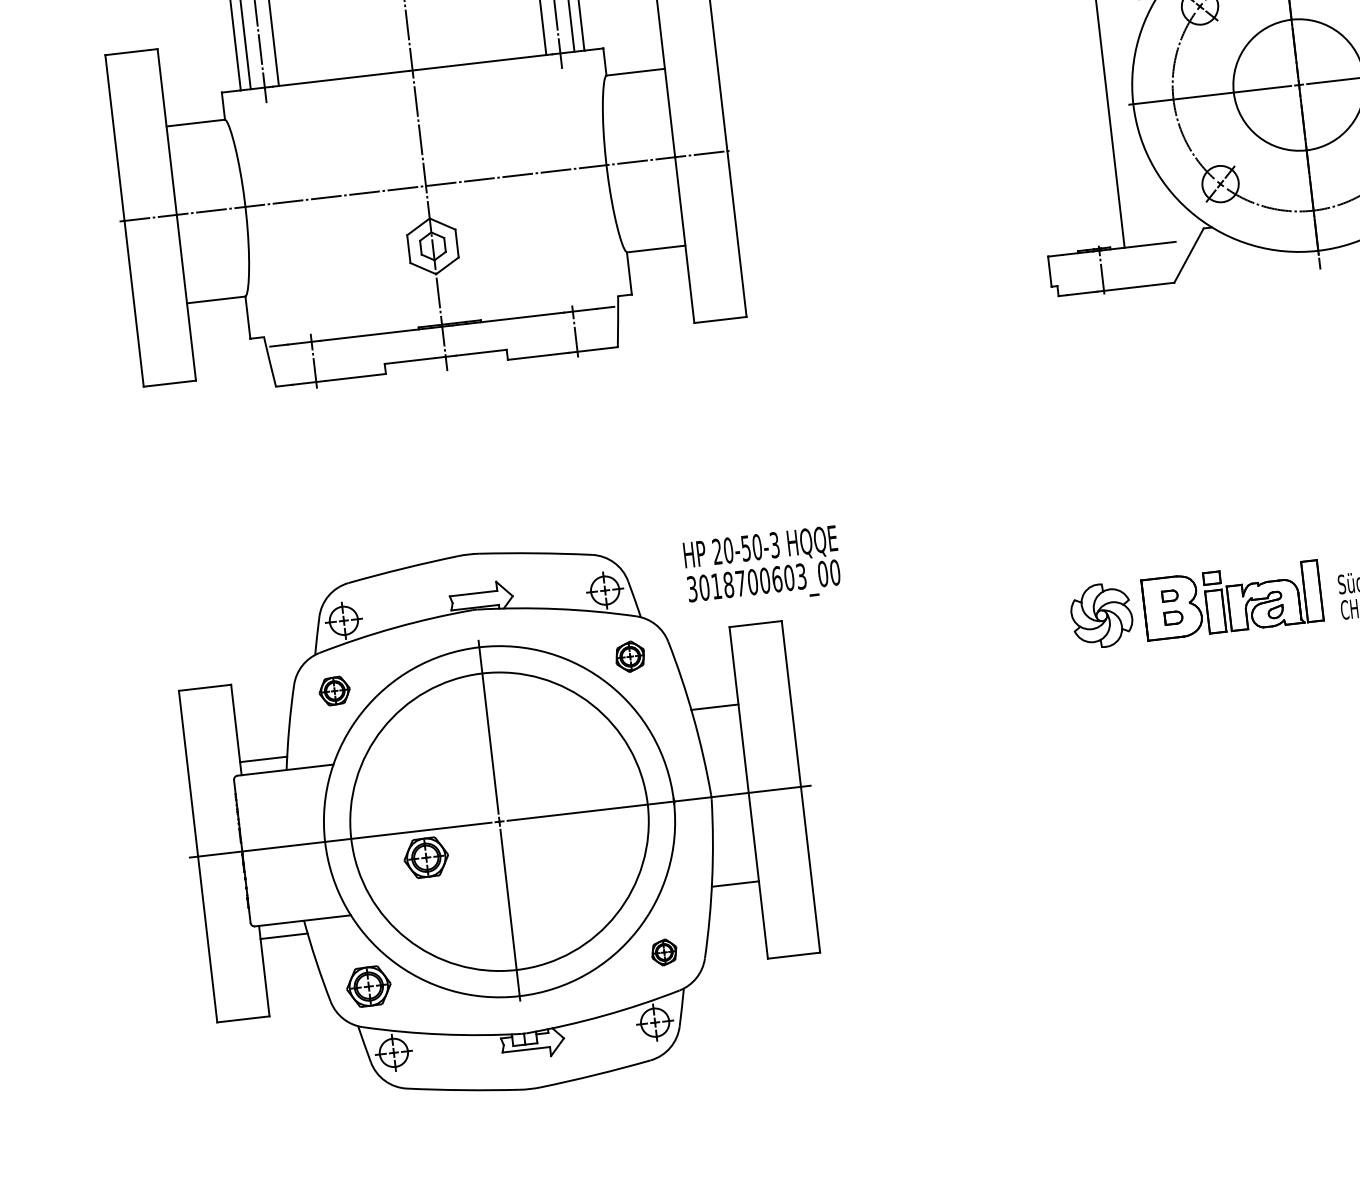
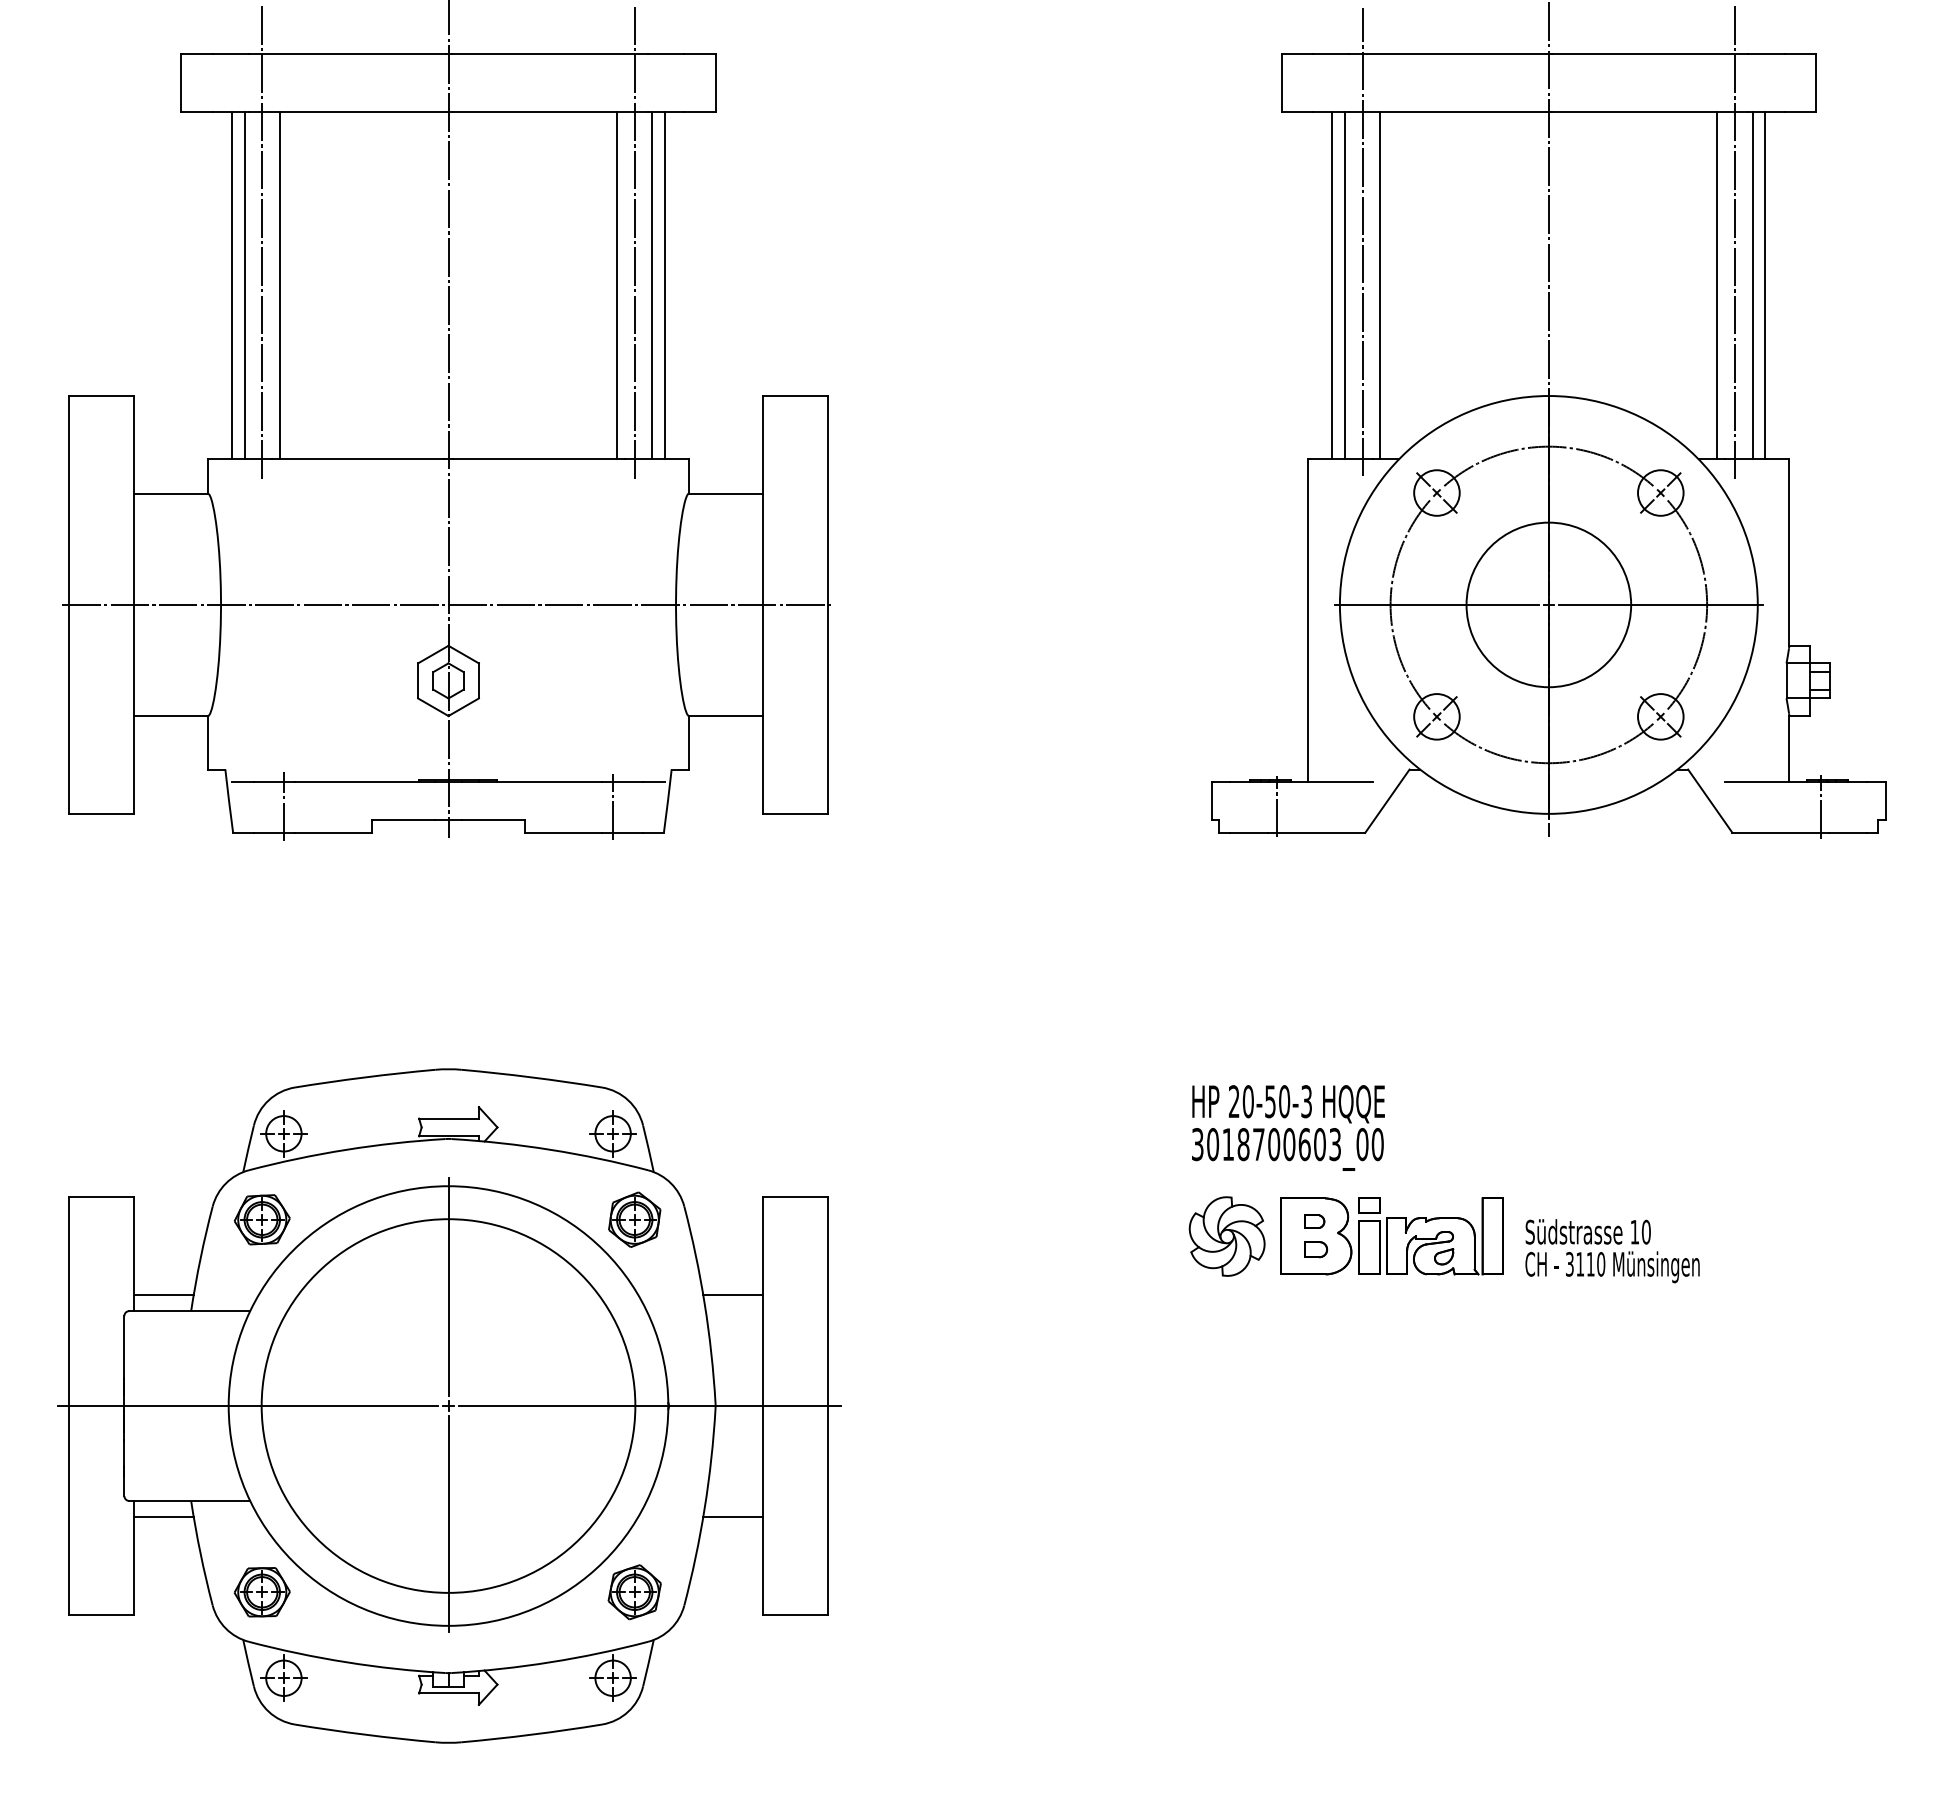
text: (762, 567) -> (1288, 1127), moved
part: (629, 656) -> (634, 1219), size x1.43
part: (334, 690) -> (262, 1219), size x1.43
part: (426, 857) -> (352, 1440), removed
part: (664, 952) -> (634, 1592), size x1.67

